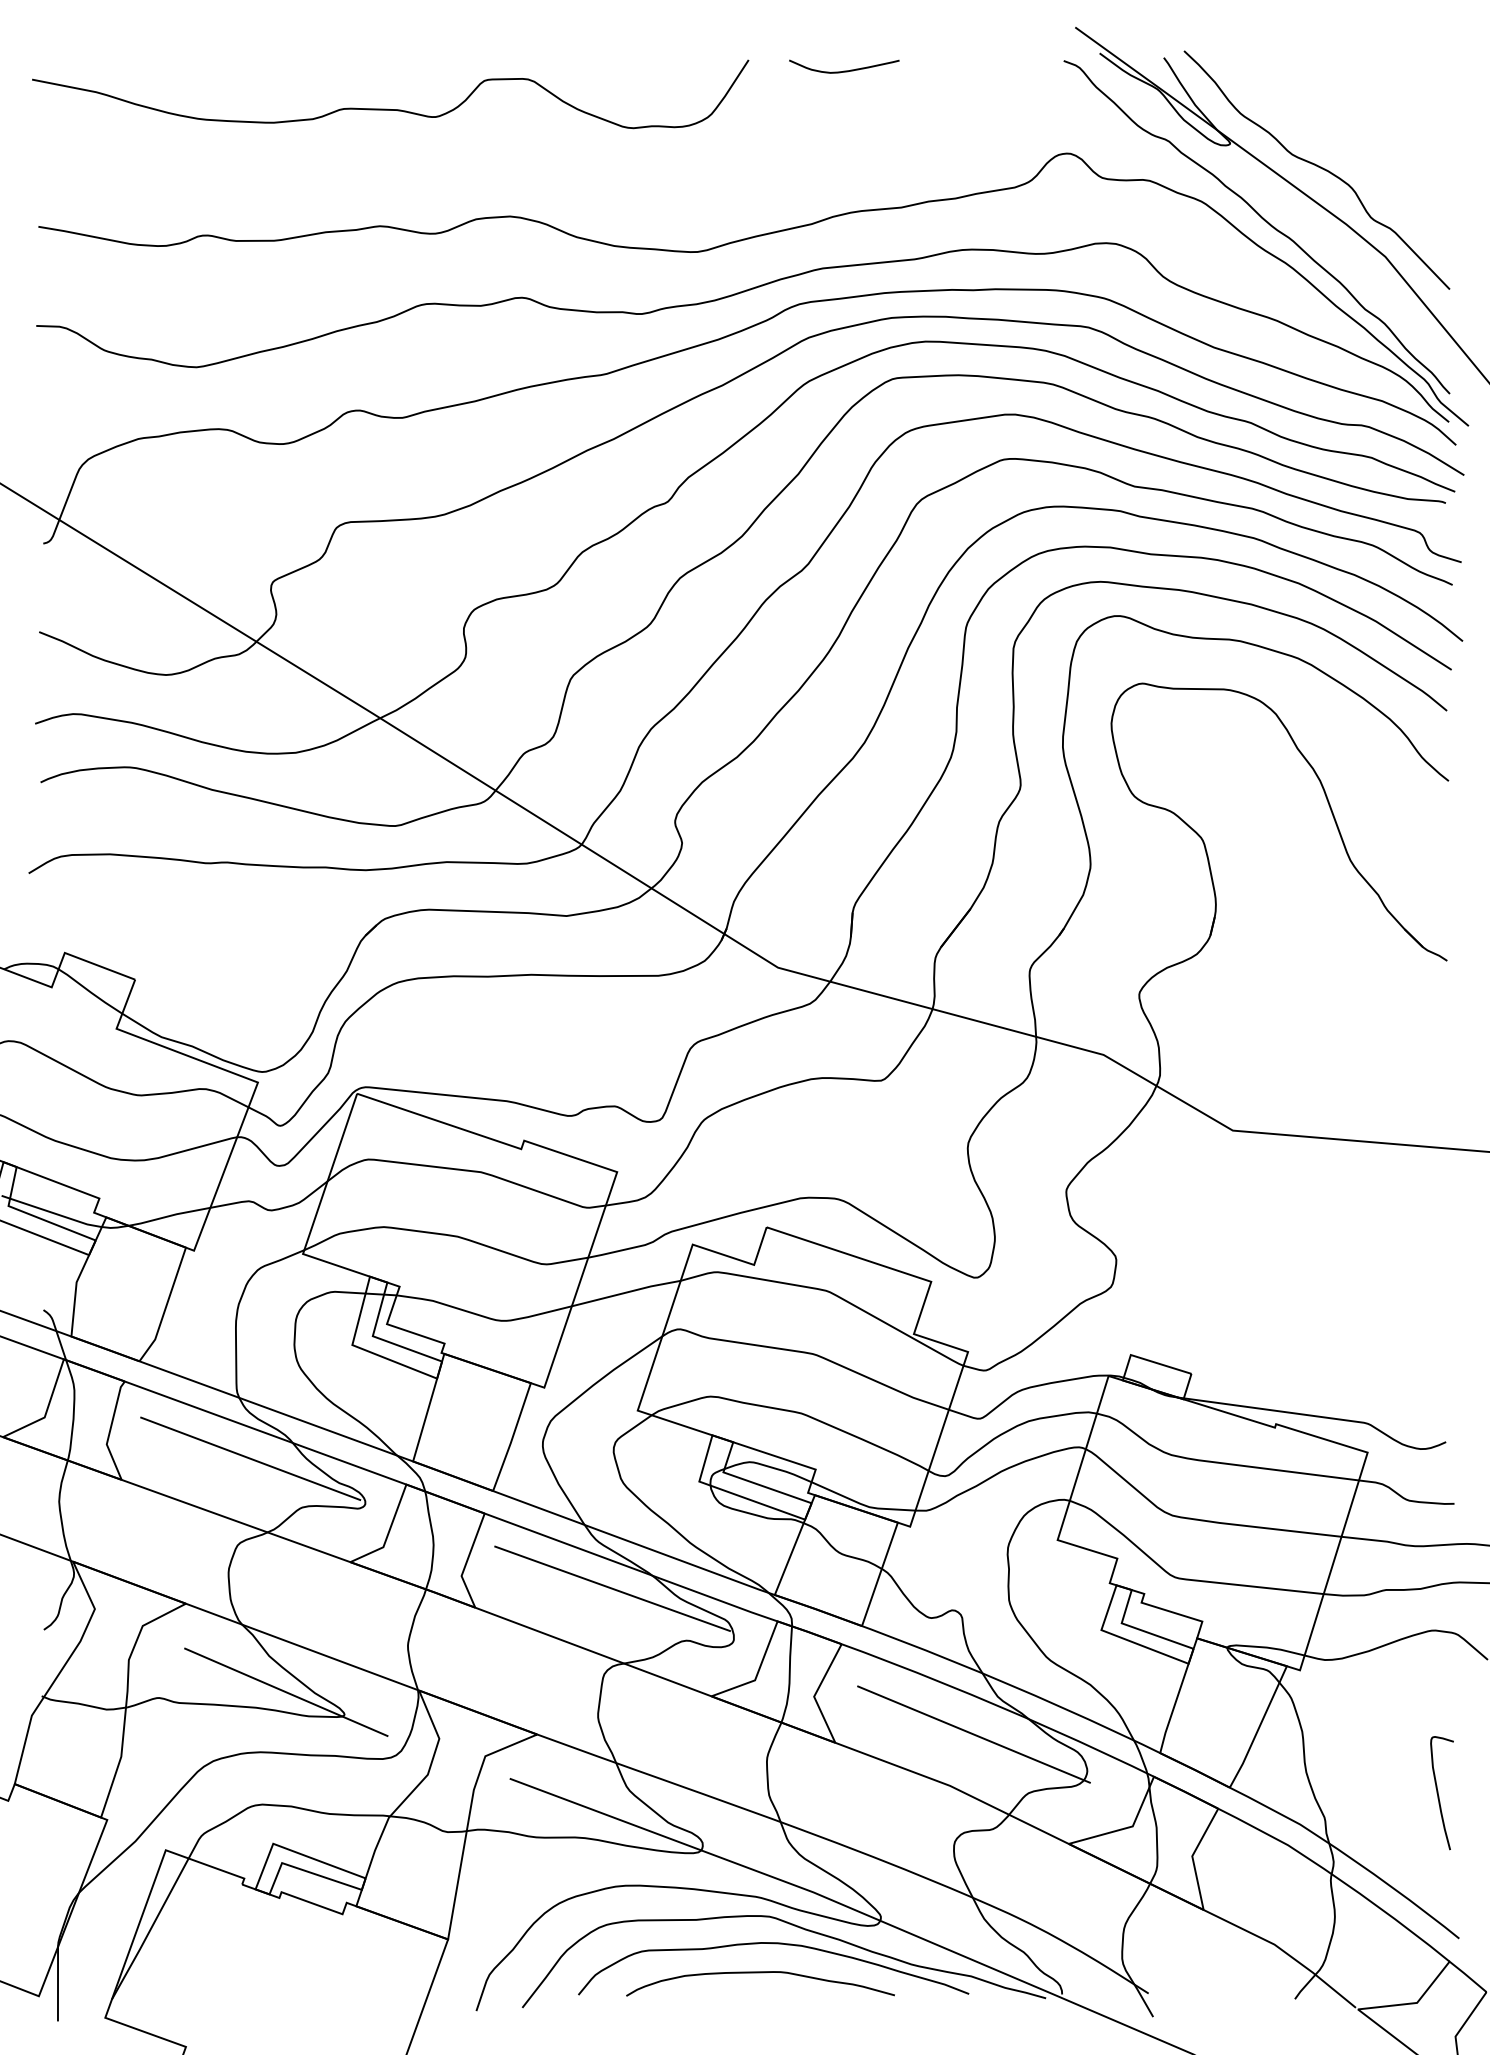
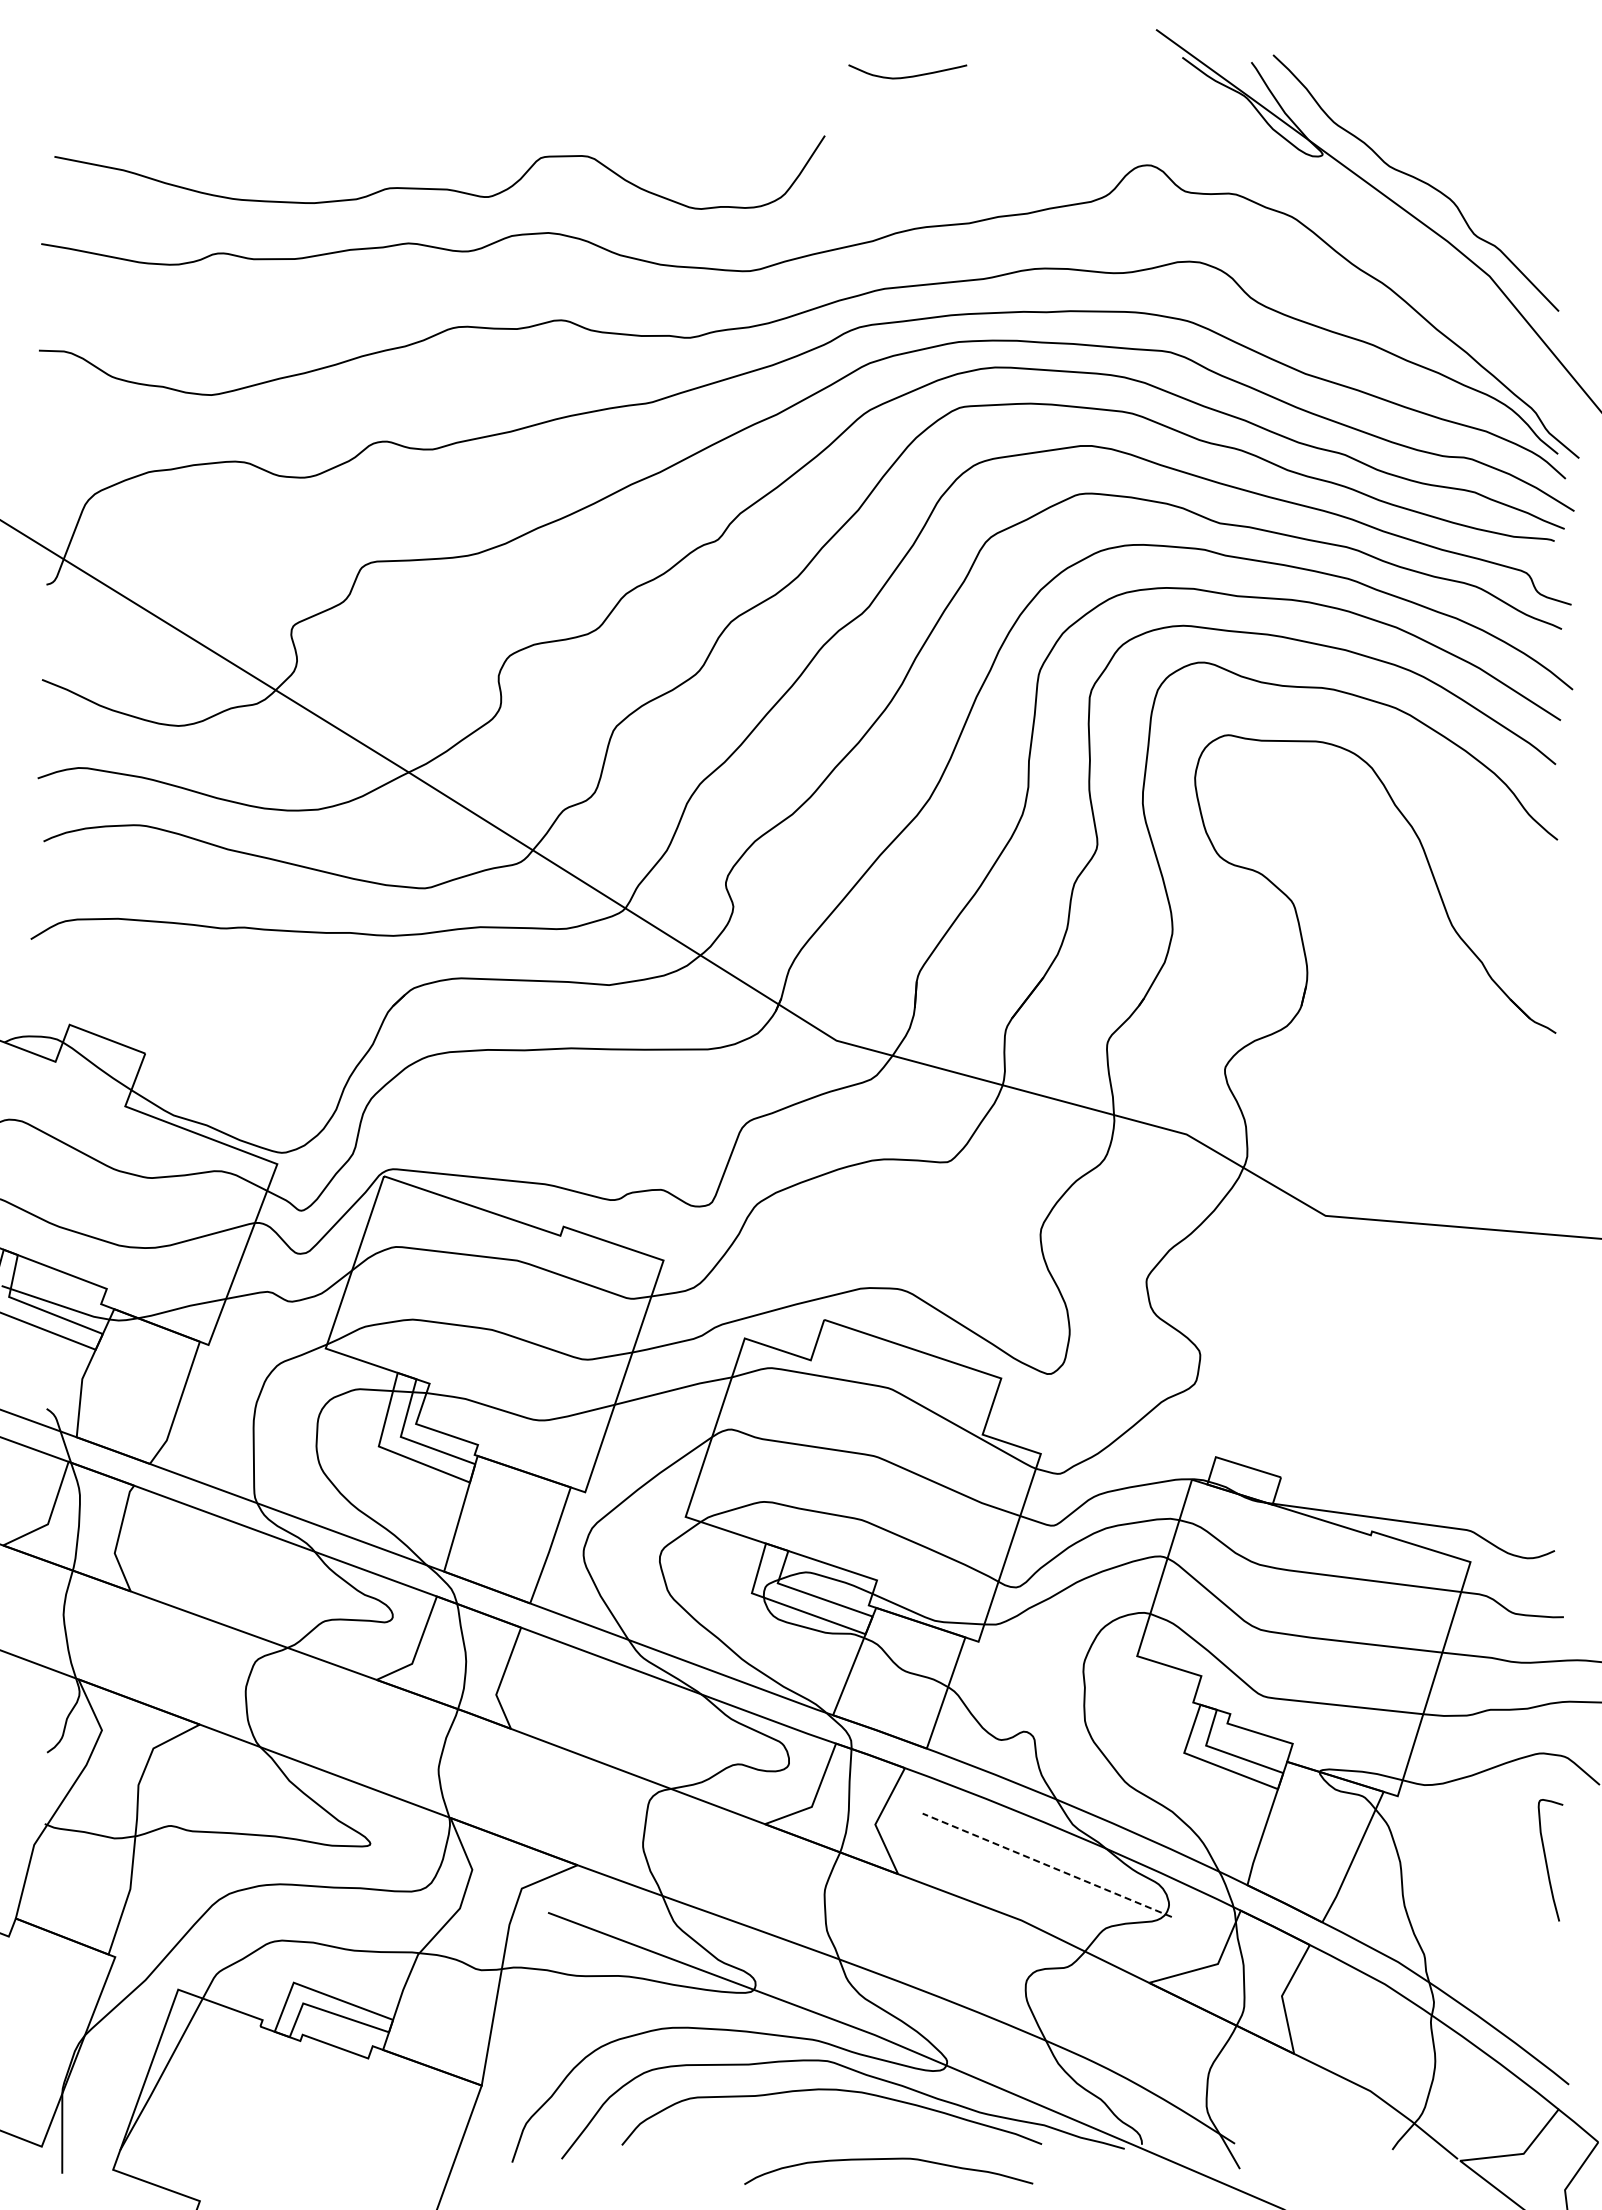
curve: (390, 109) -> (439, 188), moved
curve: (1261, 218) -> (1356, 235), removed
line: (250, 1458) -> (269, 1568), removed
line: (612, 1588) -> (658, 1708), removed
line: (286, 1691) -> (307, 1819), removed
line: (974, 1734) -> (1047, 1865), solid -> dashed
curve: (1439, 1795) -> (1547, 1862), moved
curve: (760, 1972) -> (888, 2159), moved

